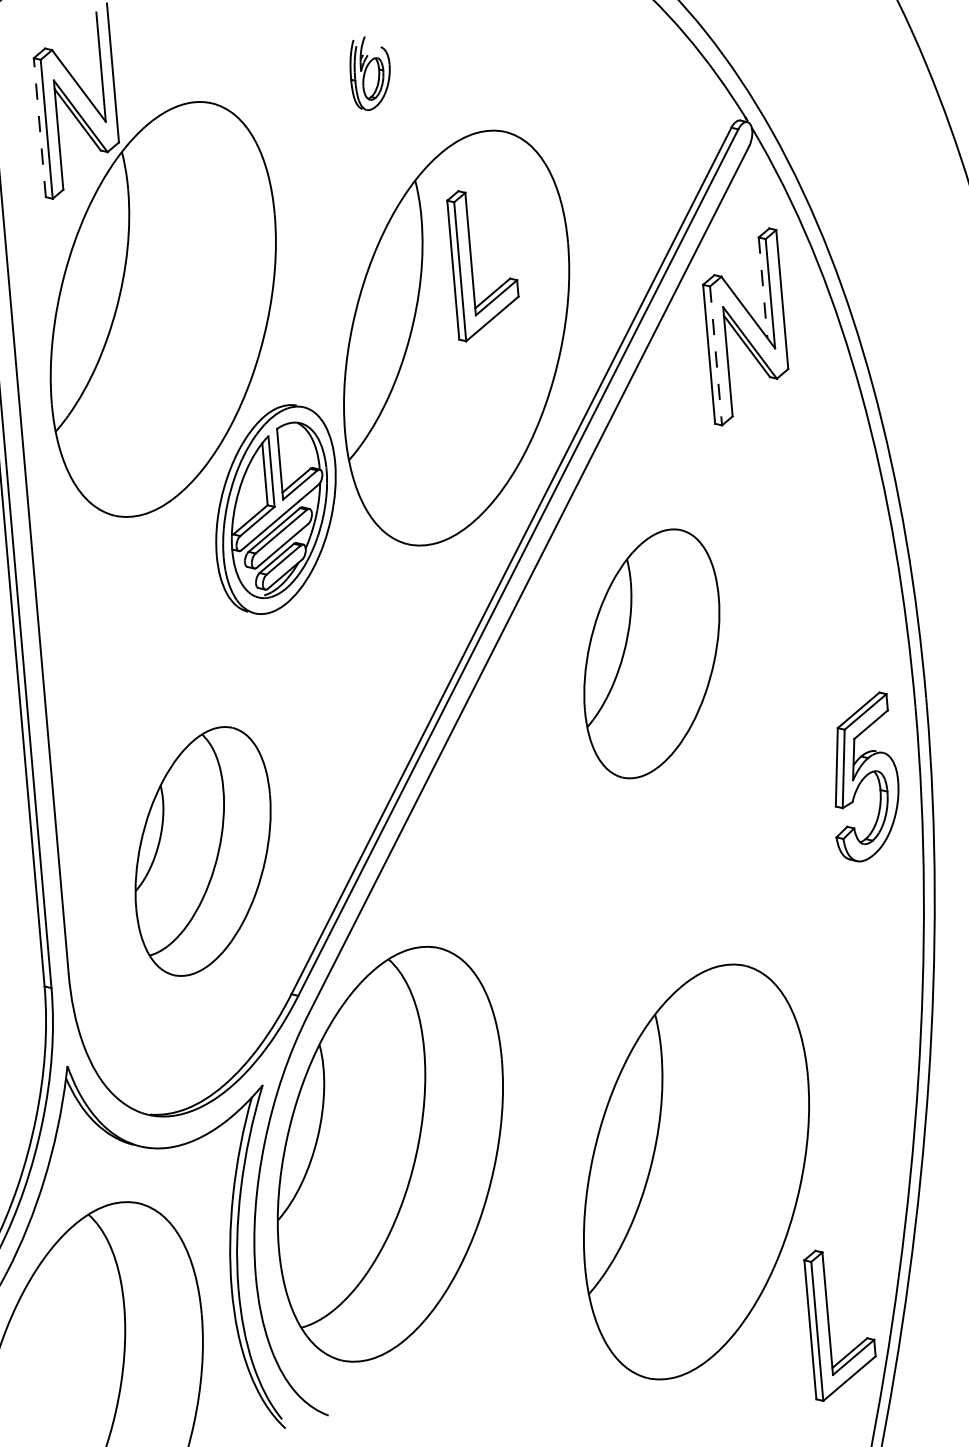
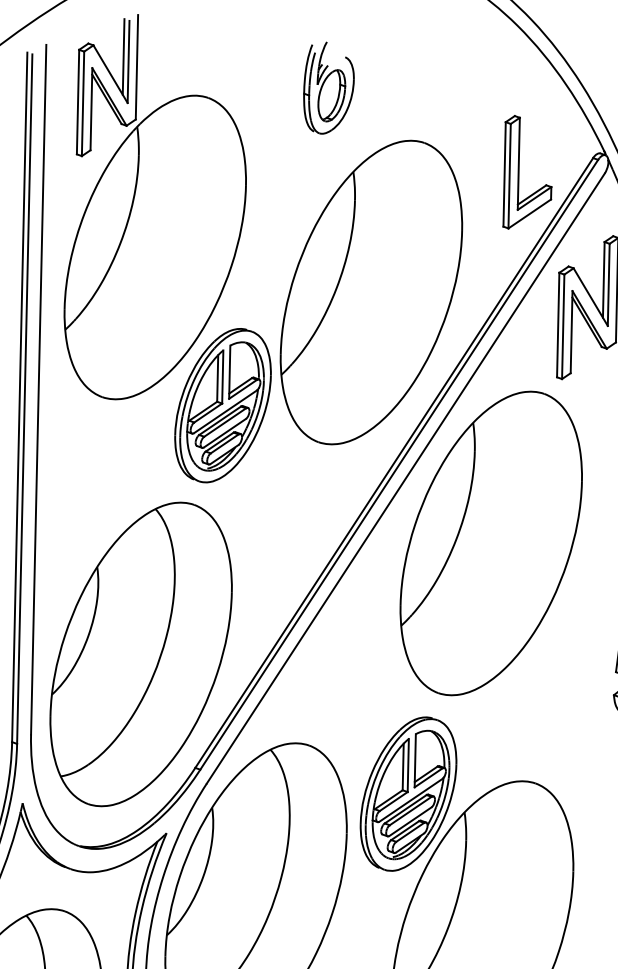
line: (93, 60) -> (123, 56), added
part: (369, 73) -> (327, 88), size x1.67
line: (39, 127) -> (77, 101), dashed -> solid
part: (472, 266) -> (519, 173), moved
line: (763, 287) -> (604, 279), dashed -> solid
line: (716, 355) -> (563, 326), dashed -> solid
part: (651, 653) -> (491, 543), size x1.67
part: (202, 851) -> (140, 654), size x1.67
part: (577, 998) -> (408, 794), added

